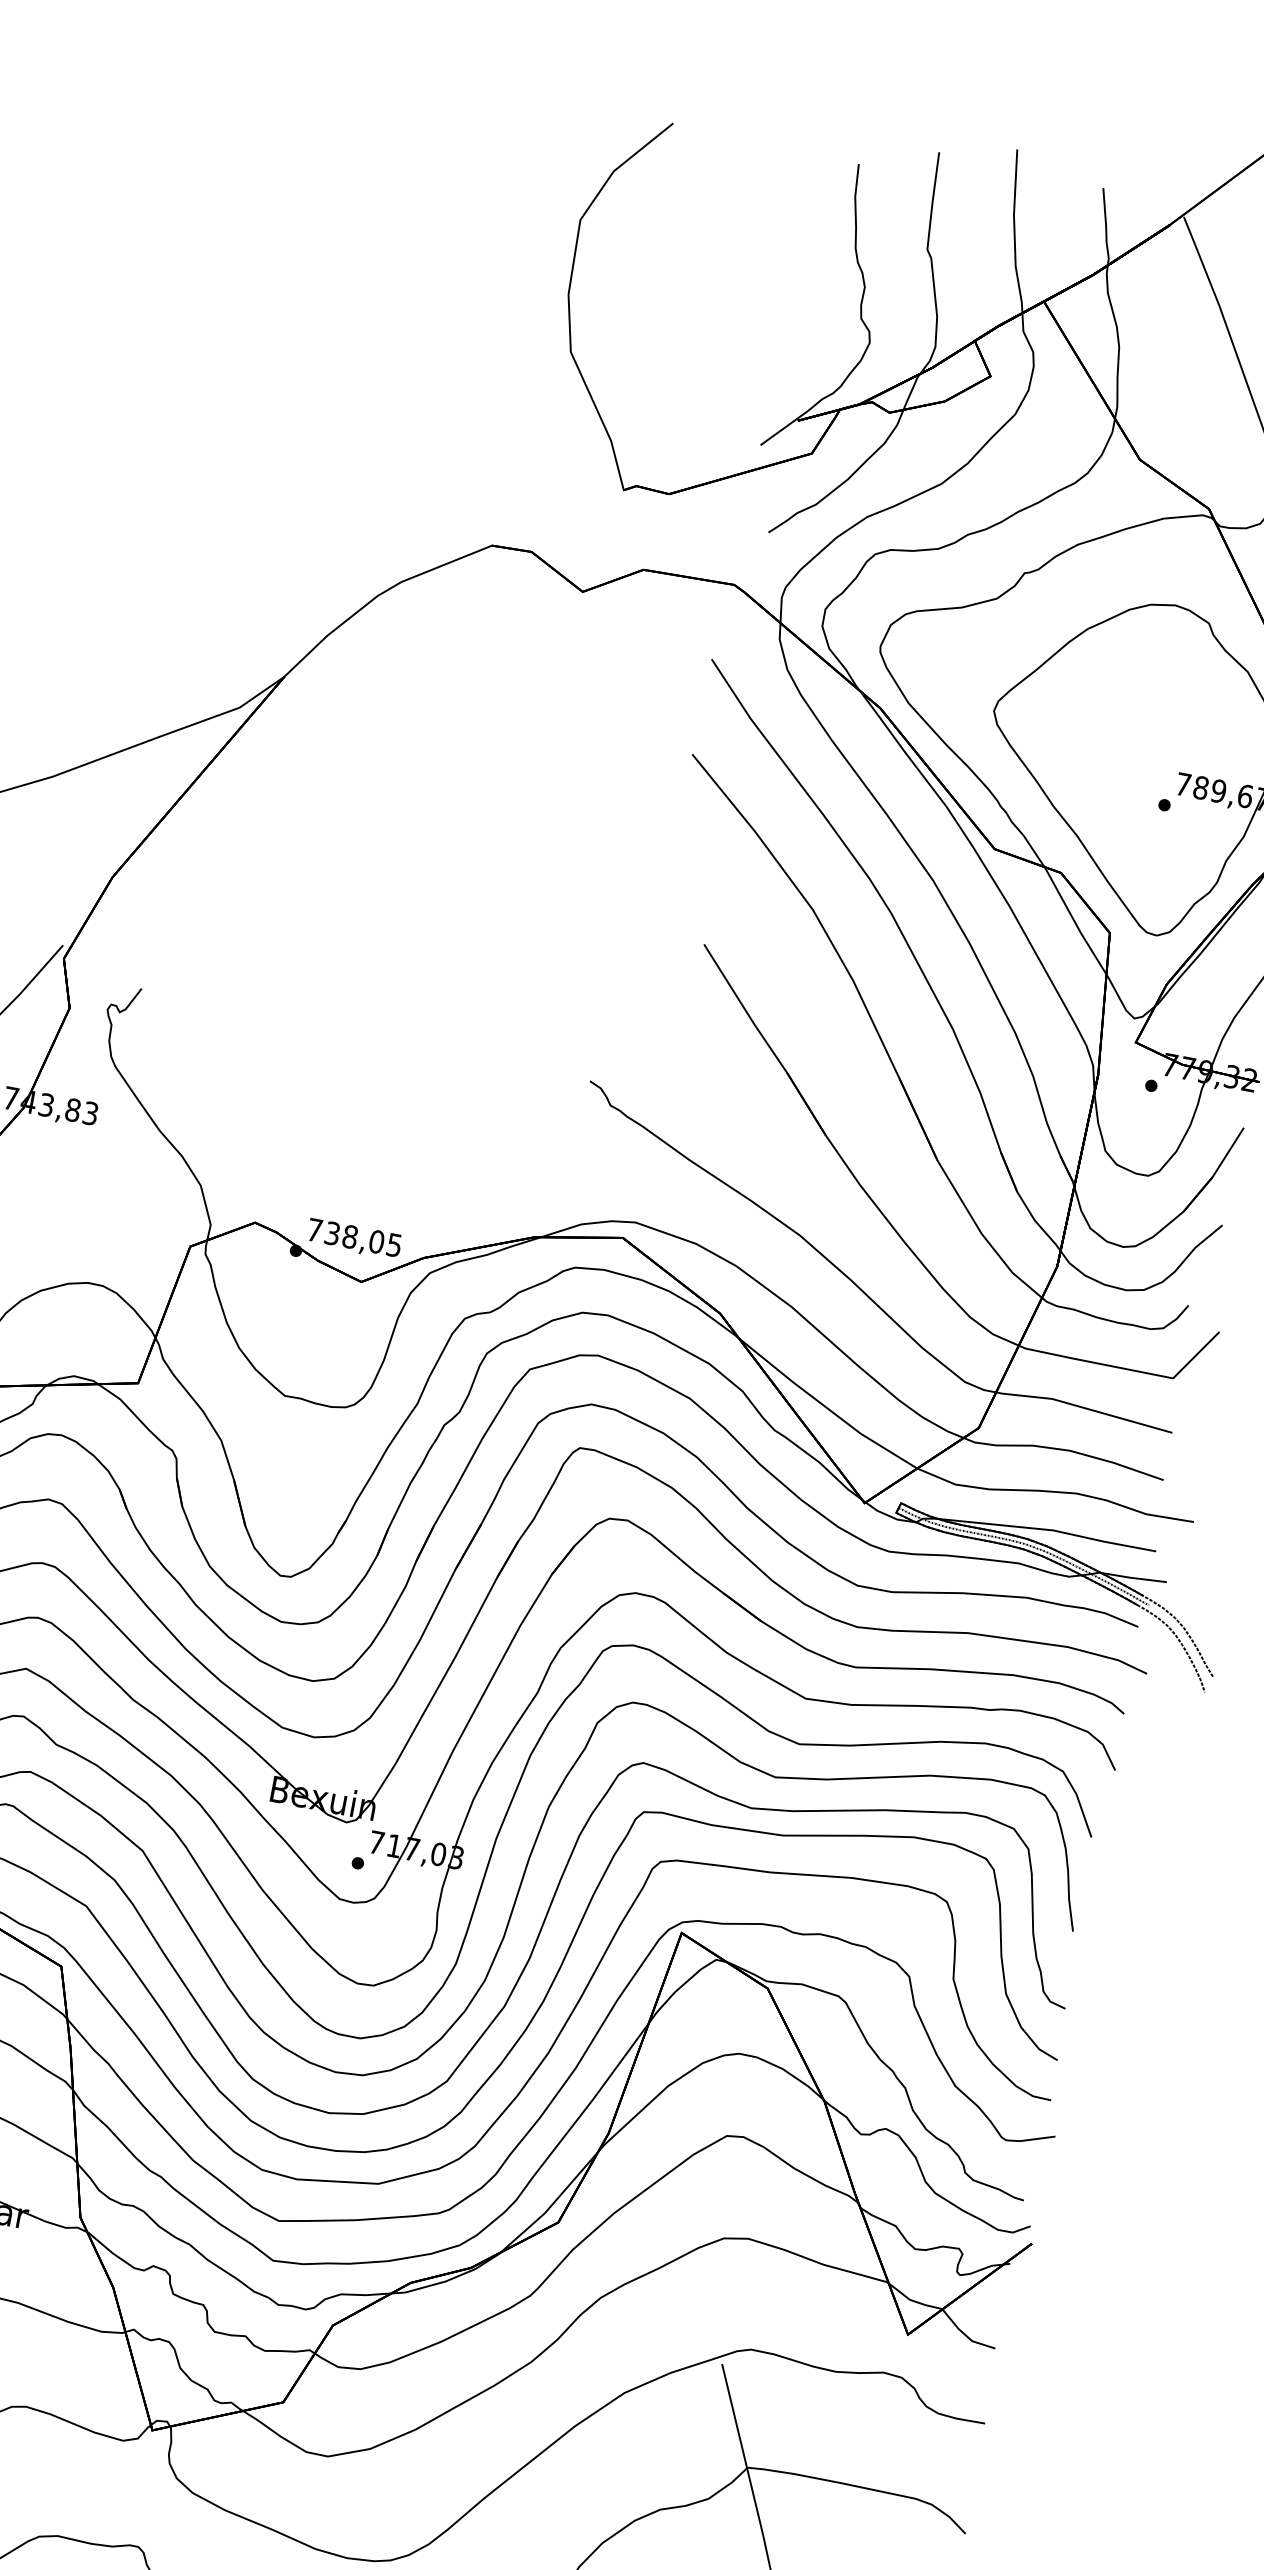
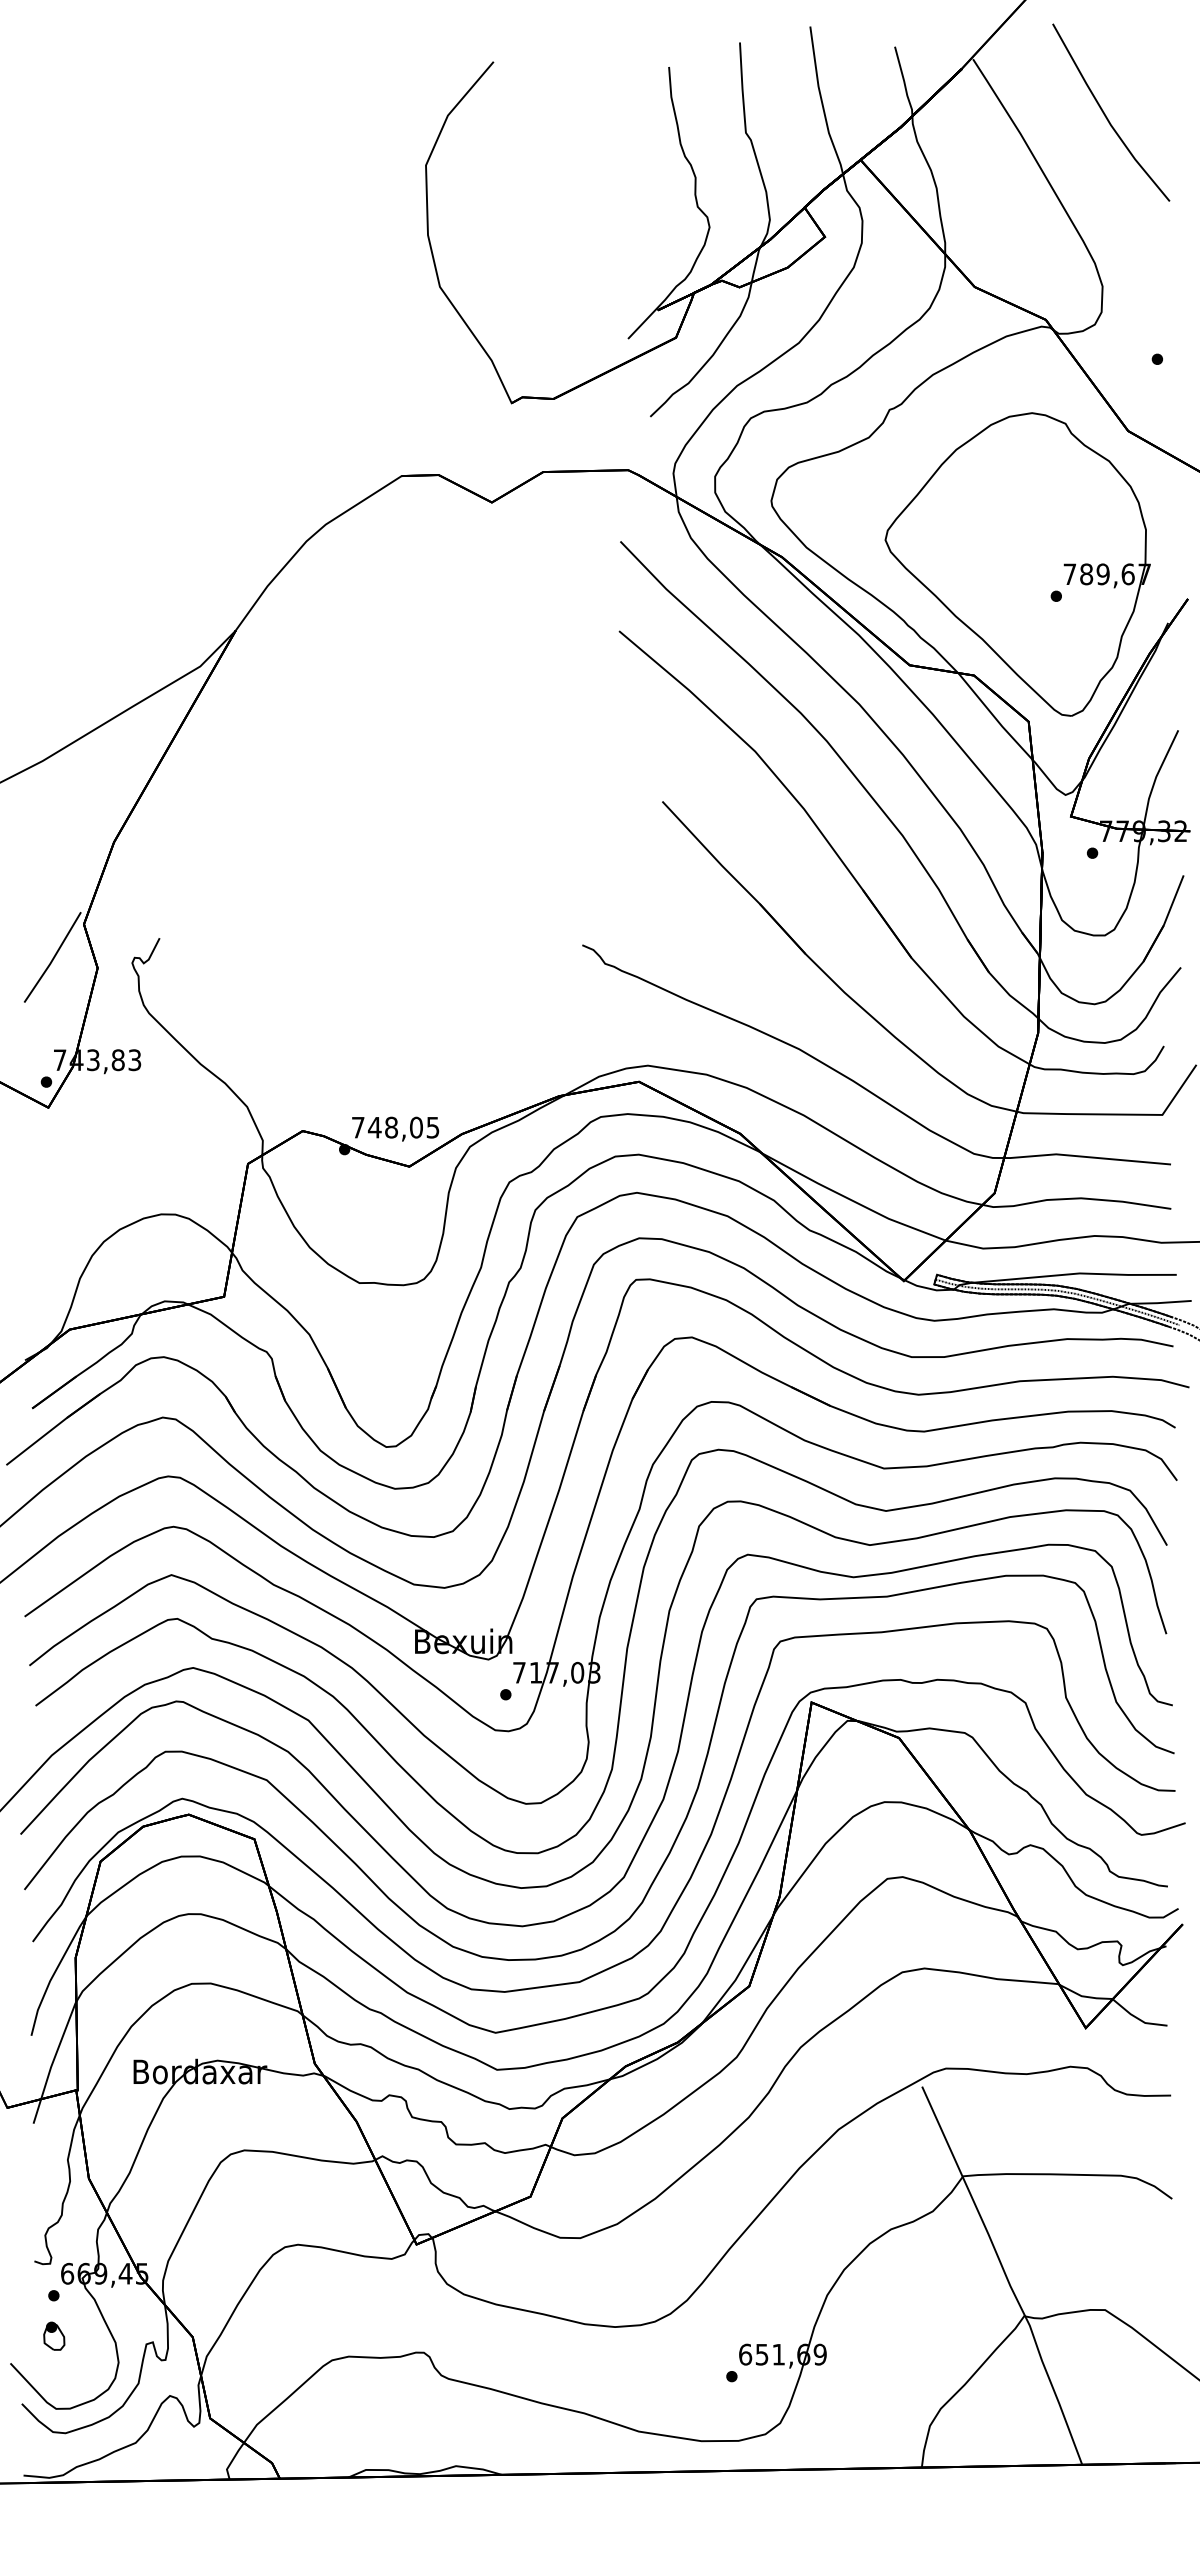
text: (332, 1233) -> (374, 1127), 738,05 -> 748,05

